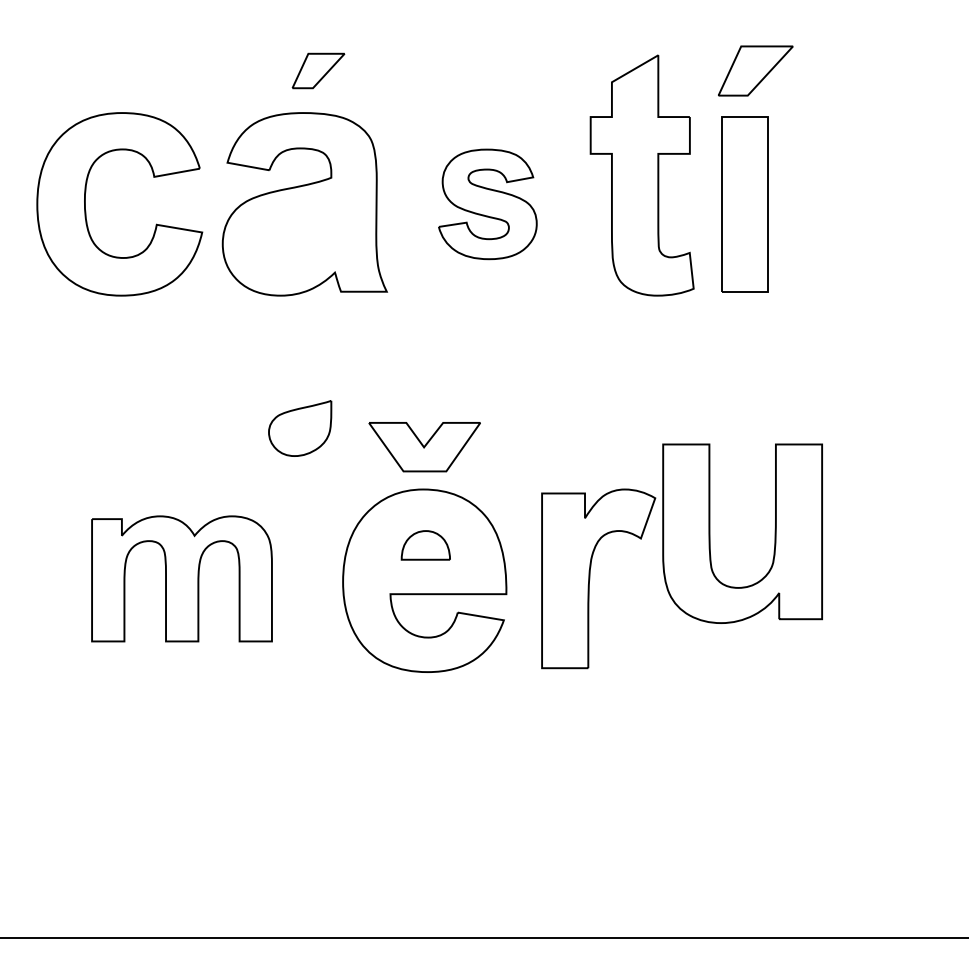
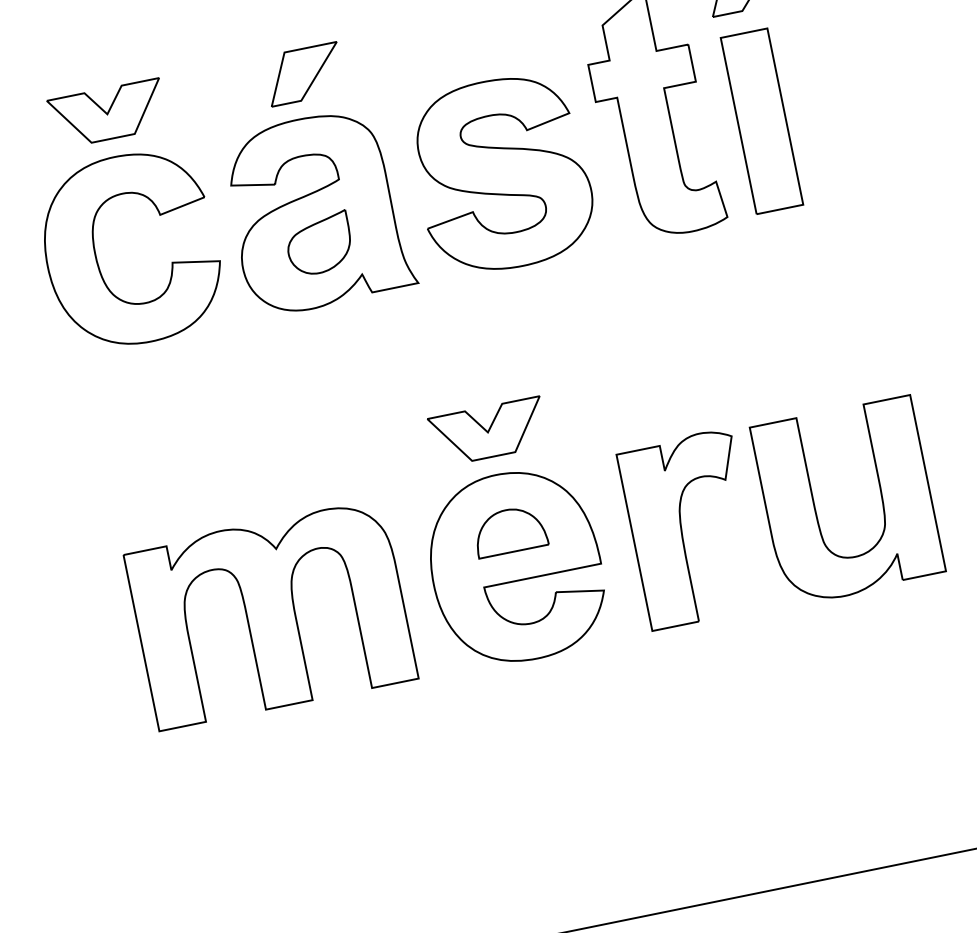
part: (124, 70) -> (108, 113), added
part: (318, 70) -> (304, 73), size x1.43
part: (487, 204) -> (502, 174), size x1.67
part: (300, 428) -> (319, 244), moved
part: (710, 533) -> (815, 507), moved
part: (425, 545) -> (509, 531), size x1.43
part: (181, 578) -> (270, 614), size x1.43

